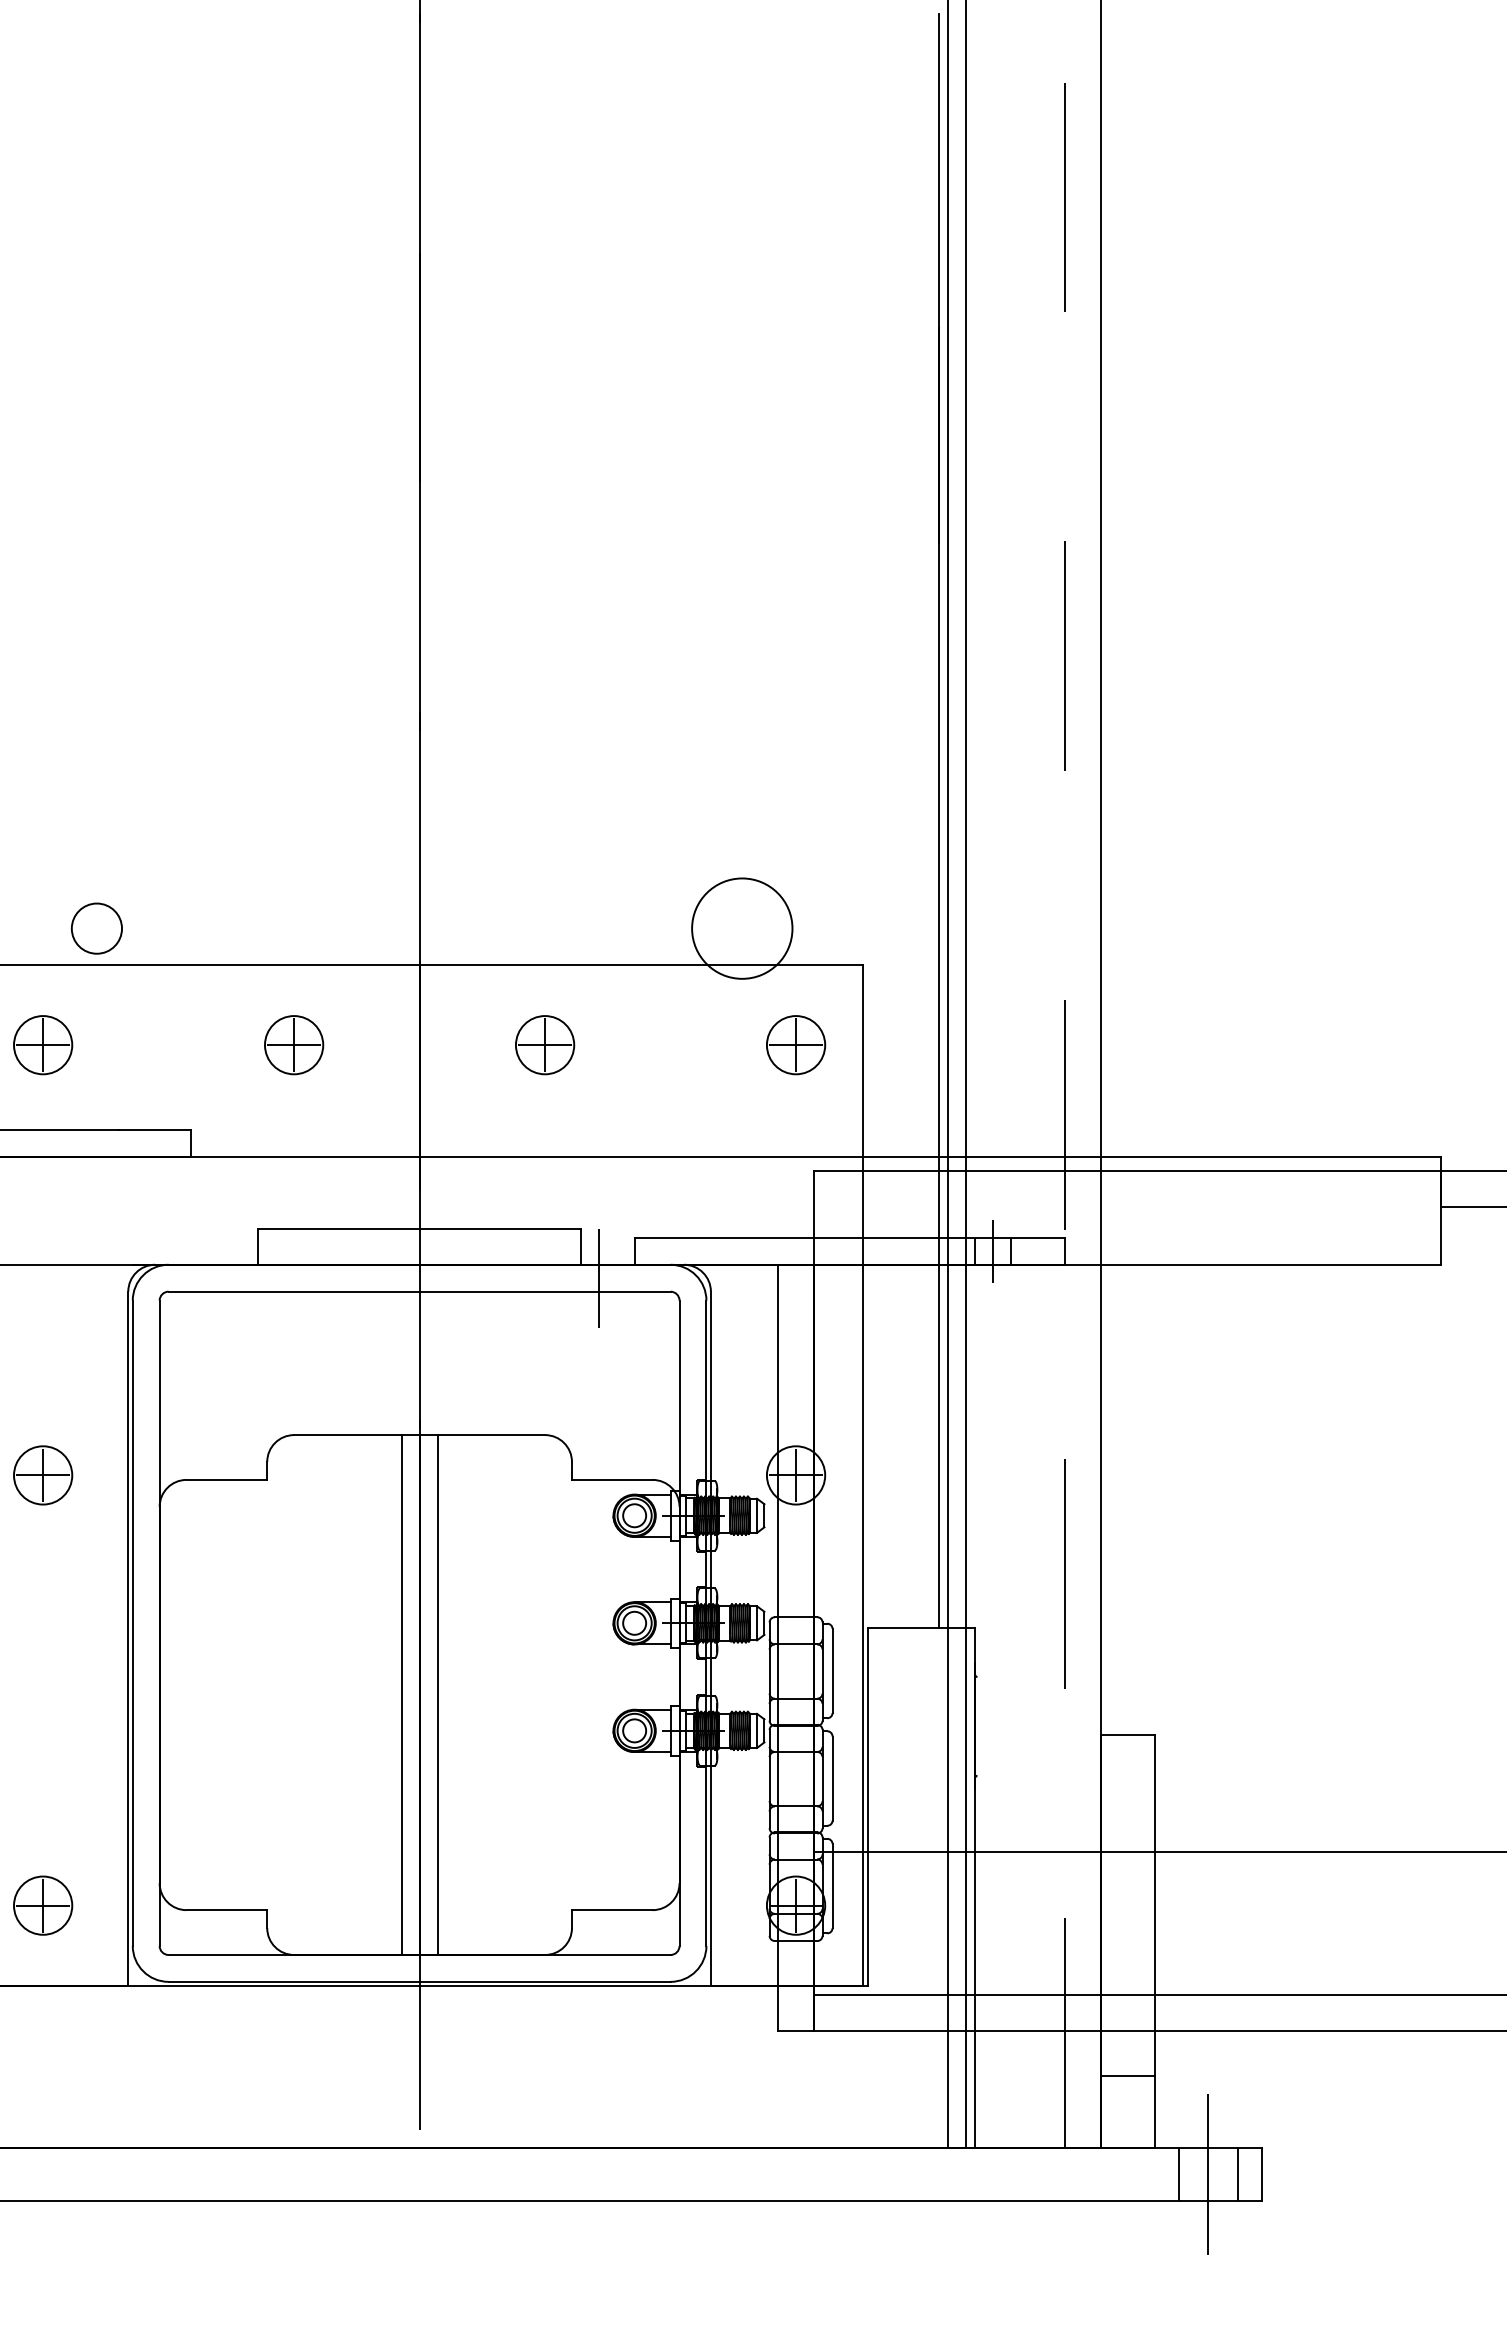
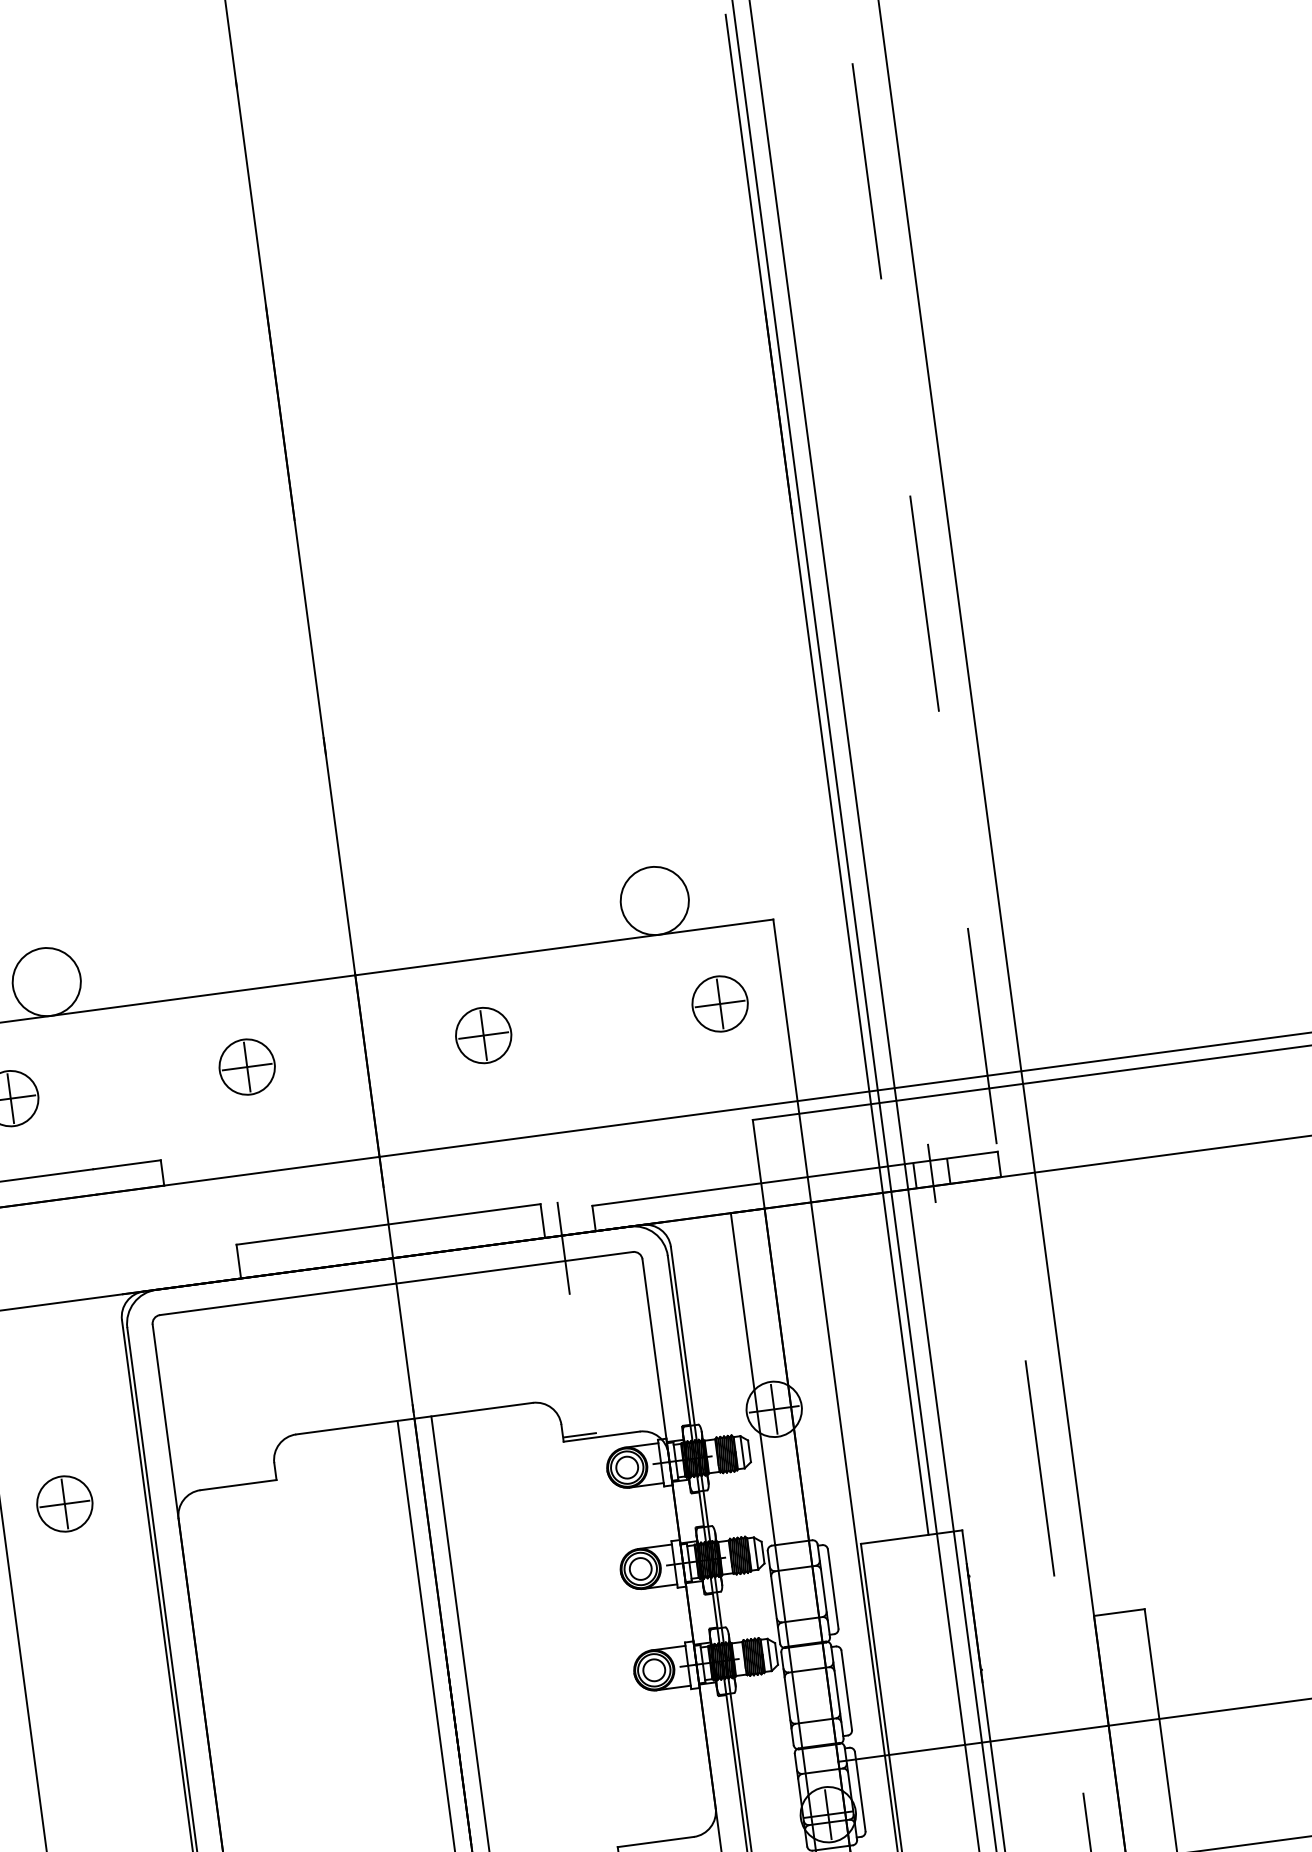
circle: (96, 928) -> (46, 982), size x1.43
circle: (742, 928) -> (655, 900), size x0.71
line: (589, 1475) -> (579, 1435), added

